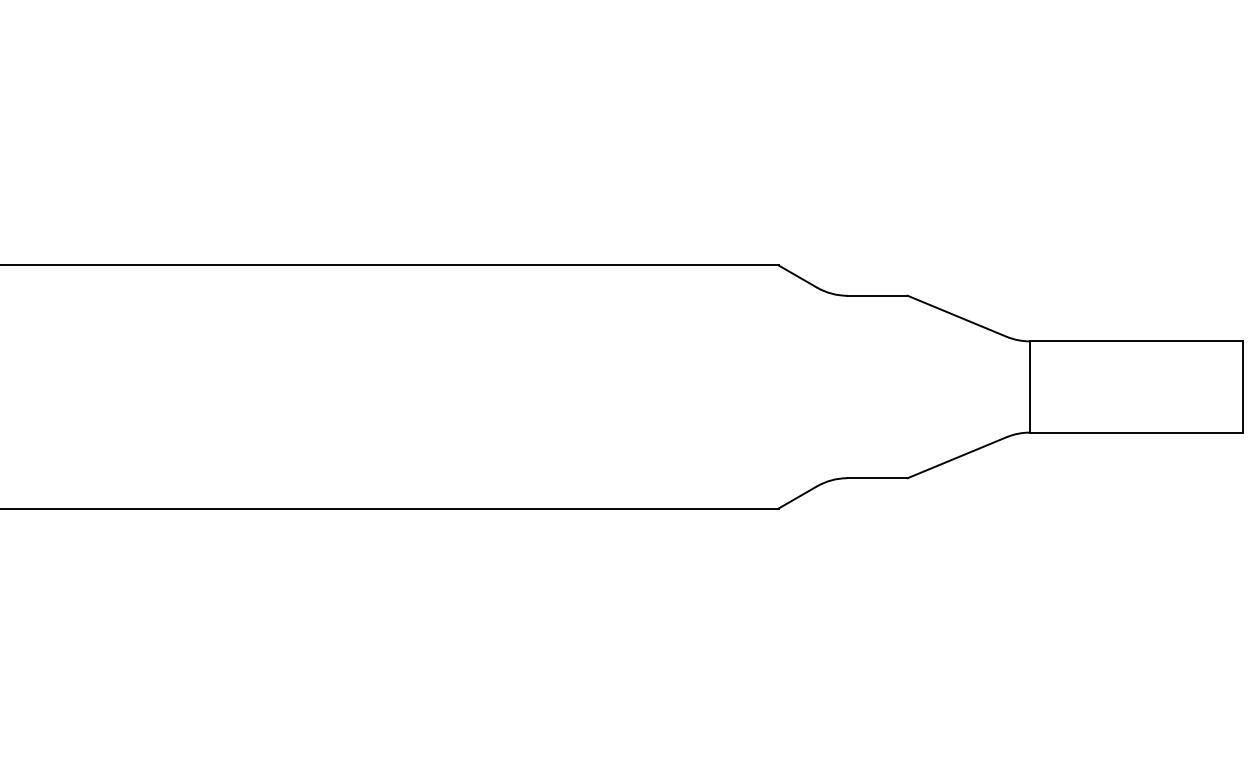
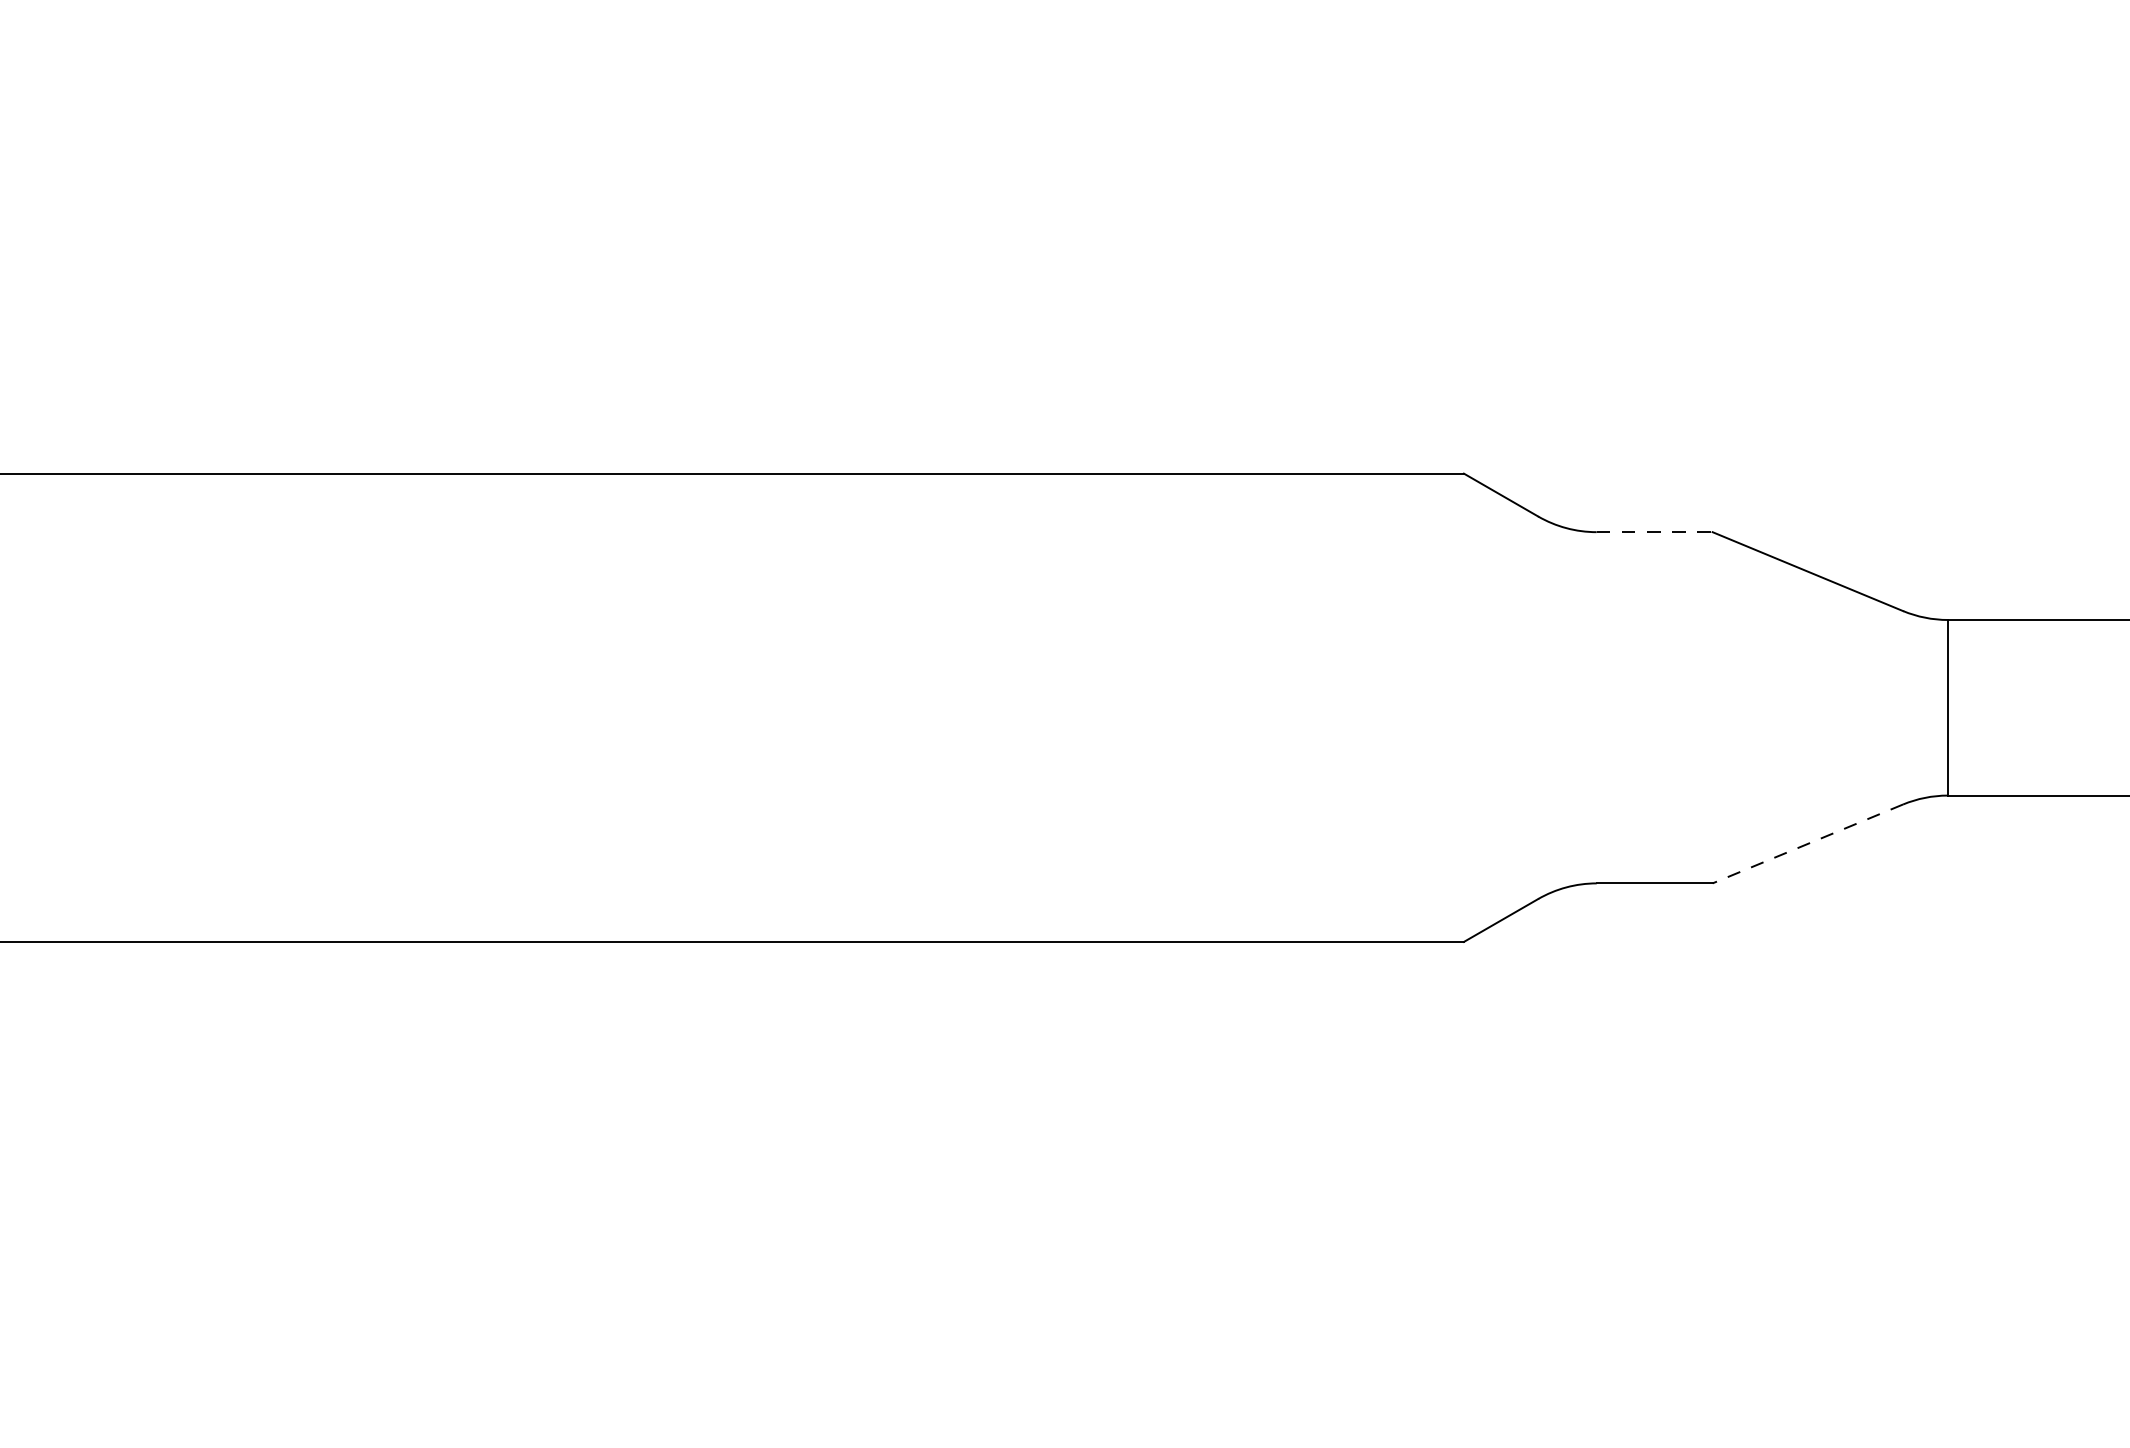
line: (878, 295) -> (1656, 531), solid -> dashed
line: (957, 457) -> (1808, 843), solid -> dashed

